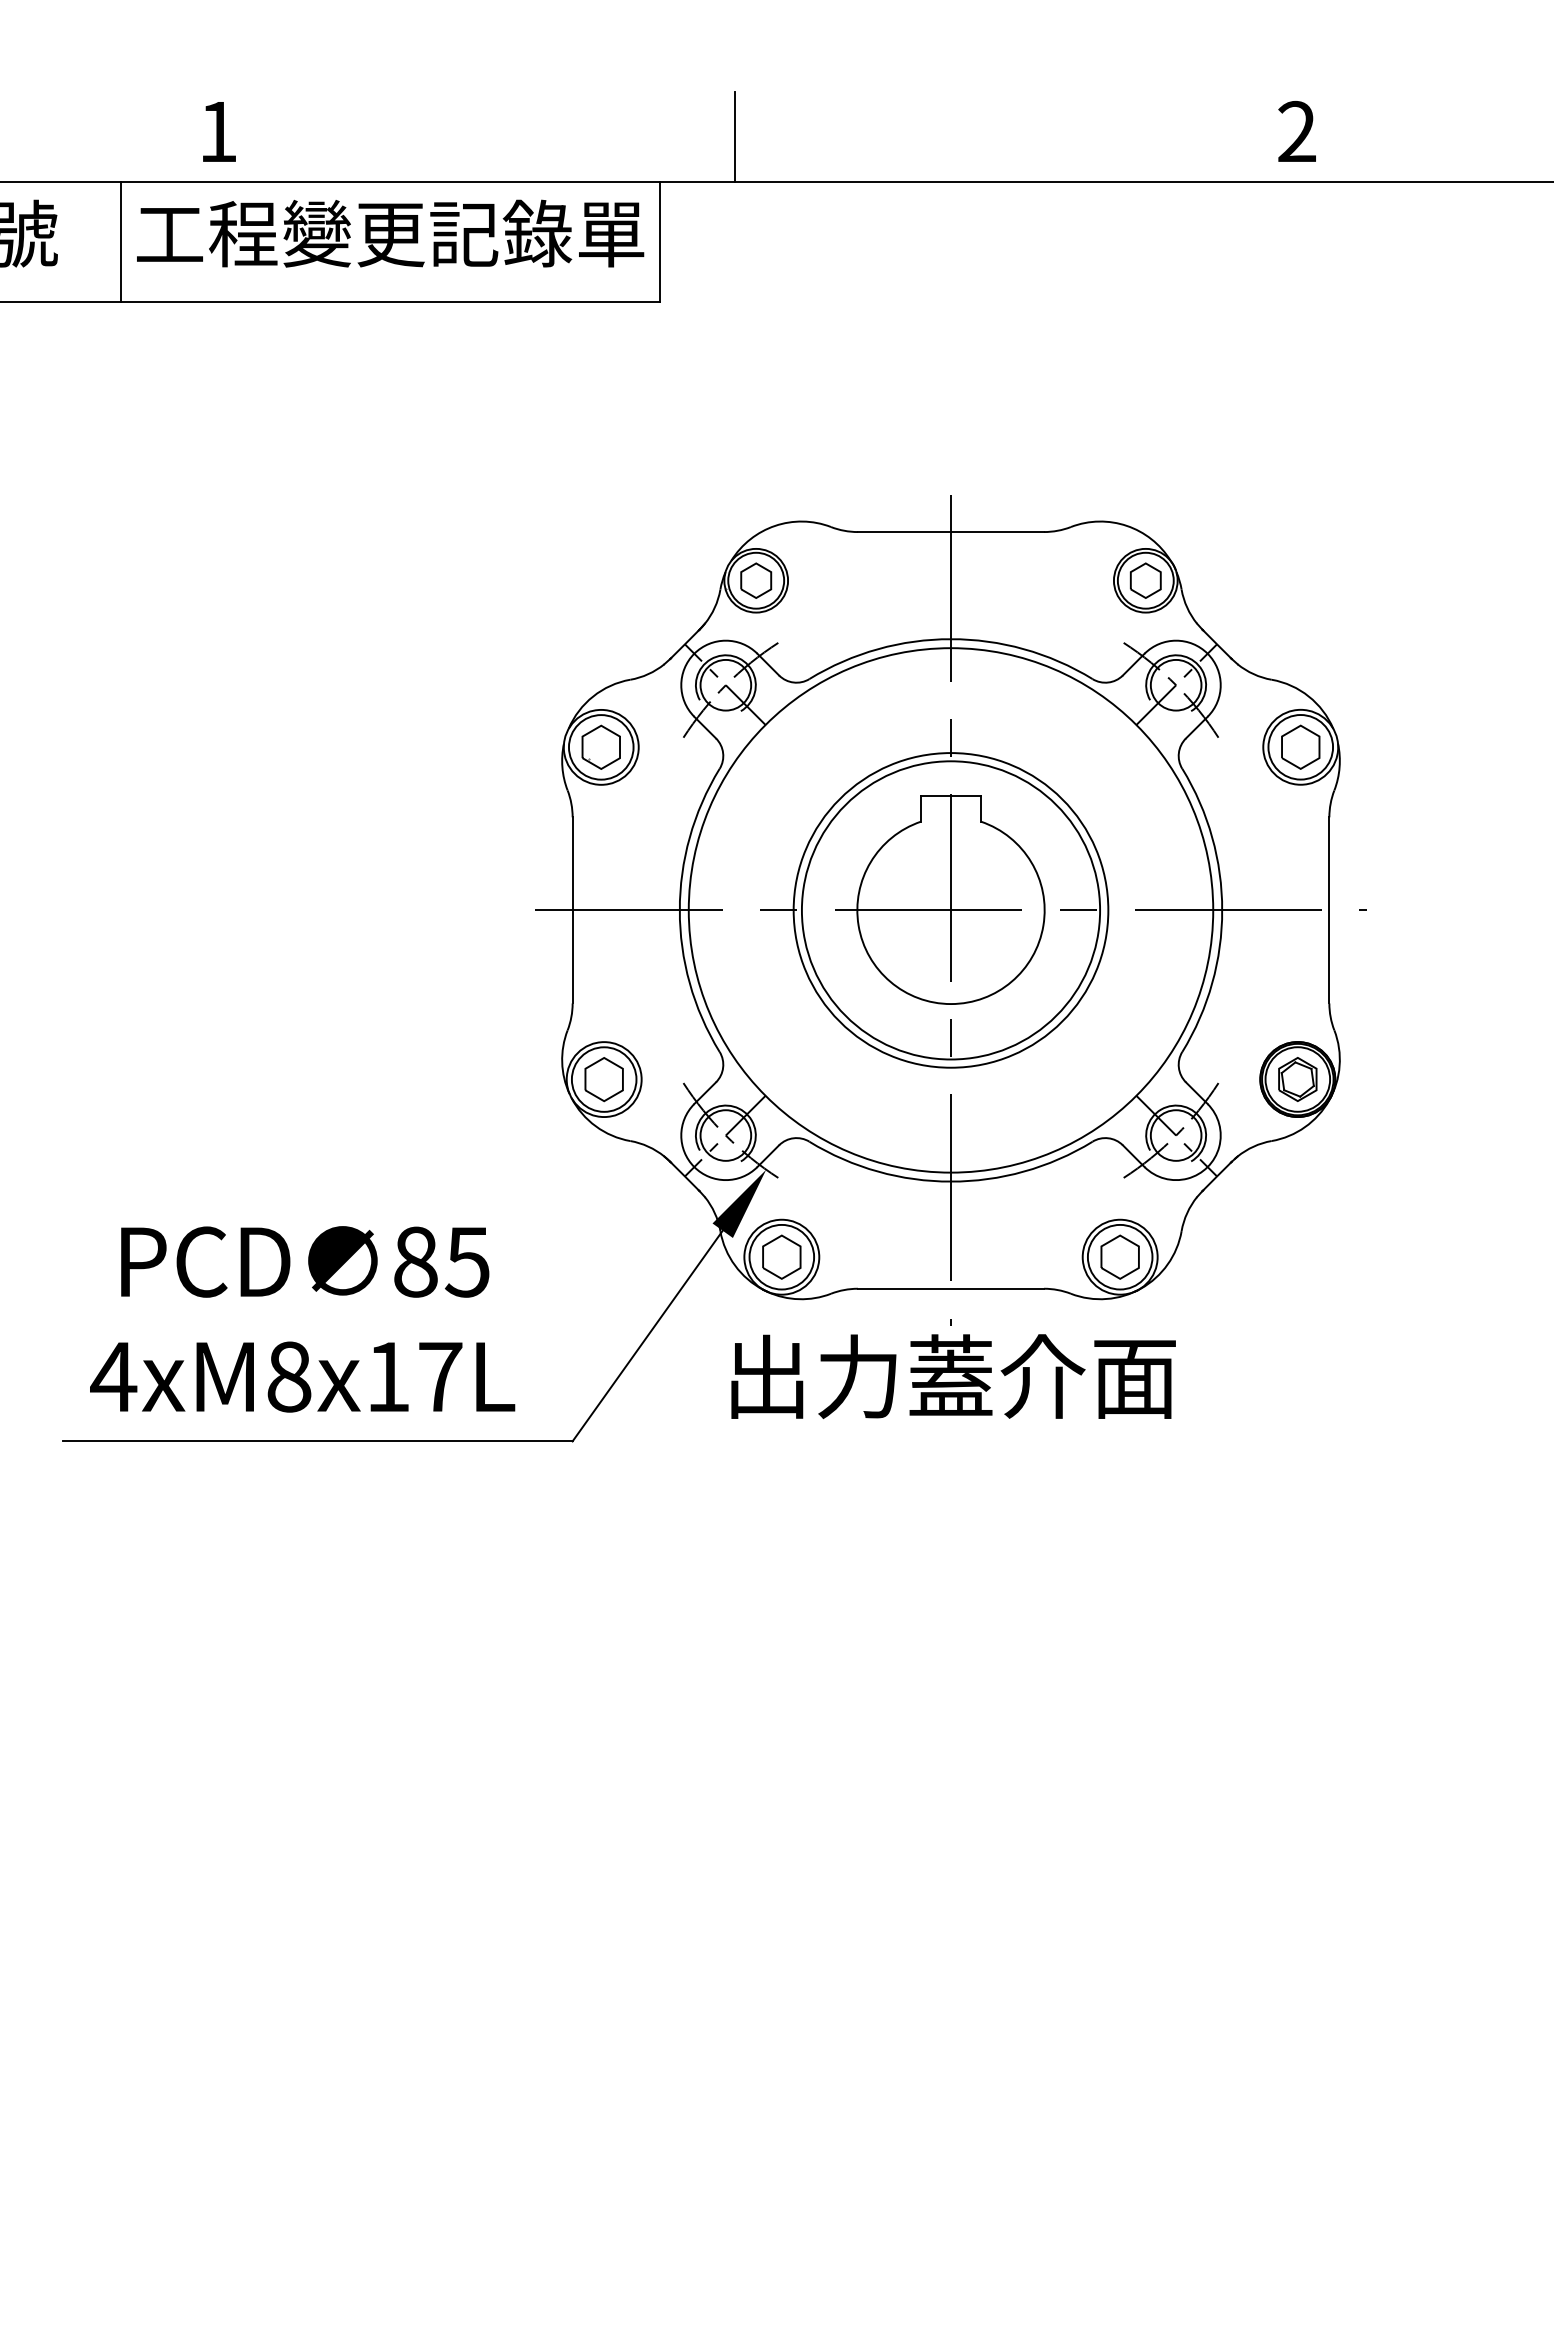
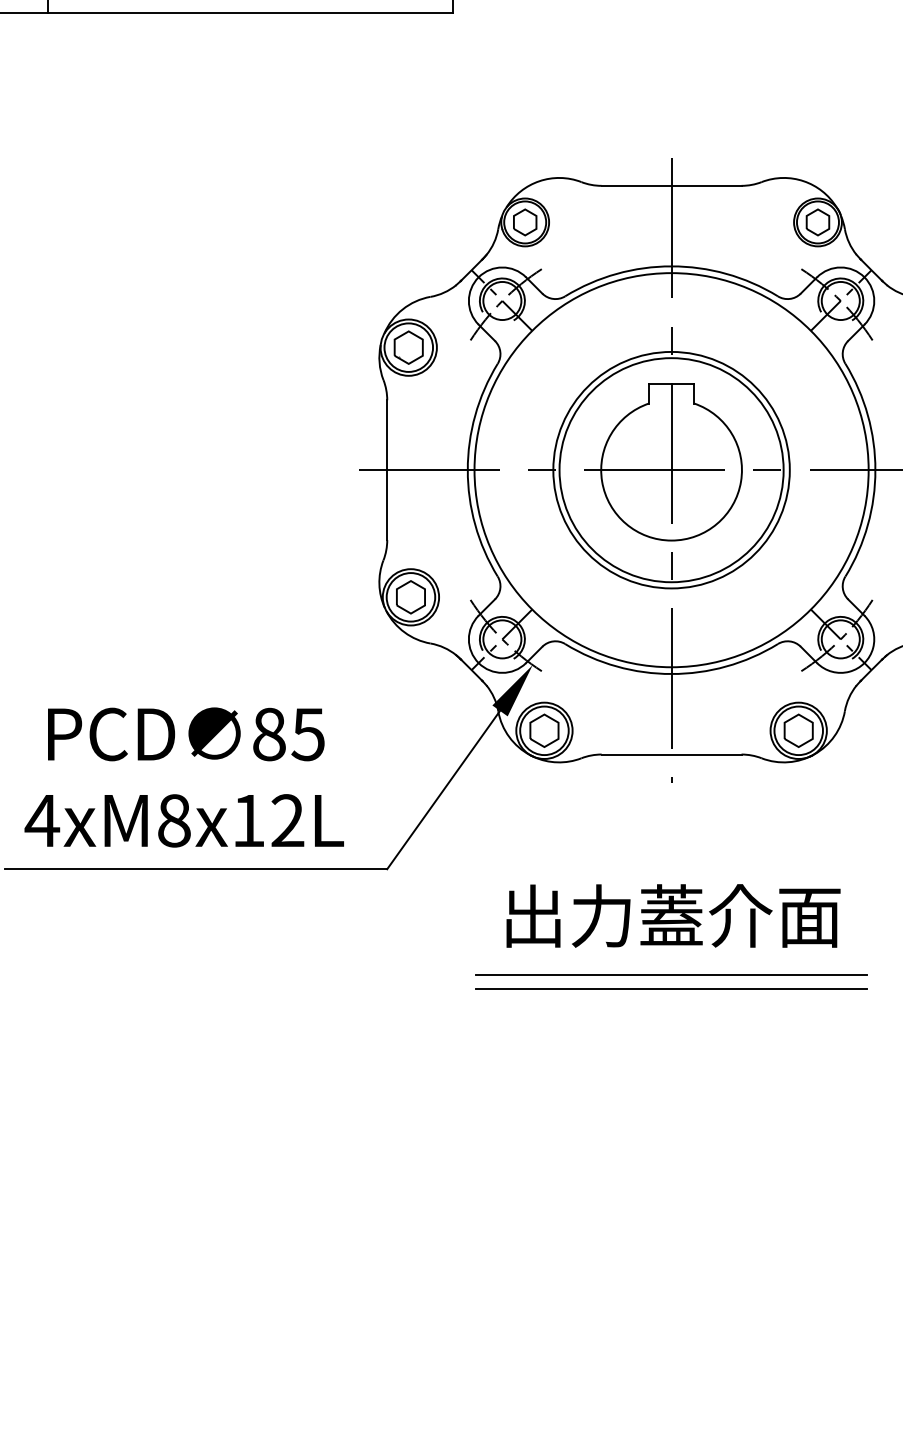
text: (440, 1376) -> (287, 820), 4xM8x17L -> 4xM8x12L
text: (953, 1376) -> (673, 915), moved
line: (950, 1582) -> (671, 975), added
line: (950, 1600) -> (671, 988), added

